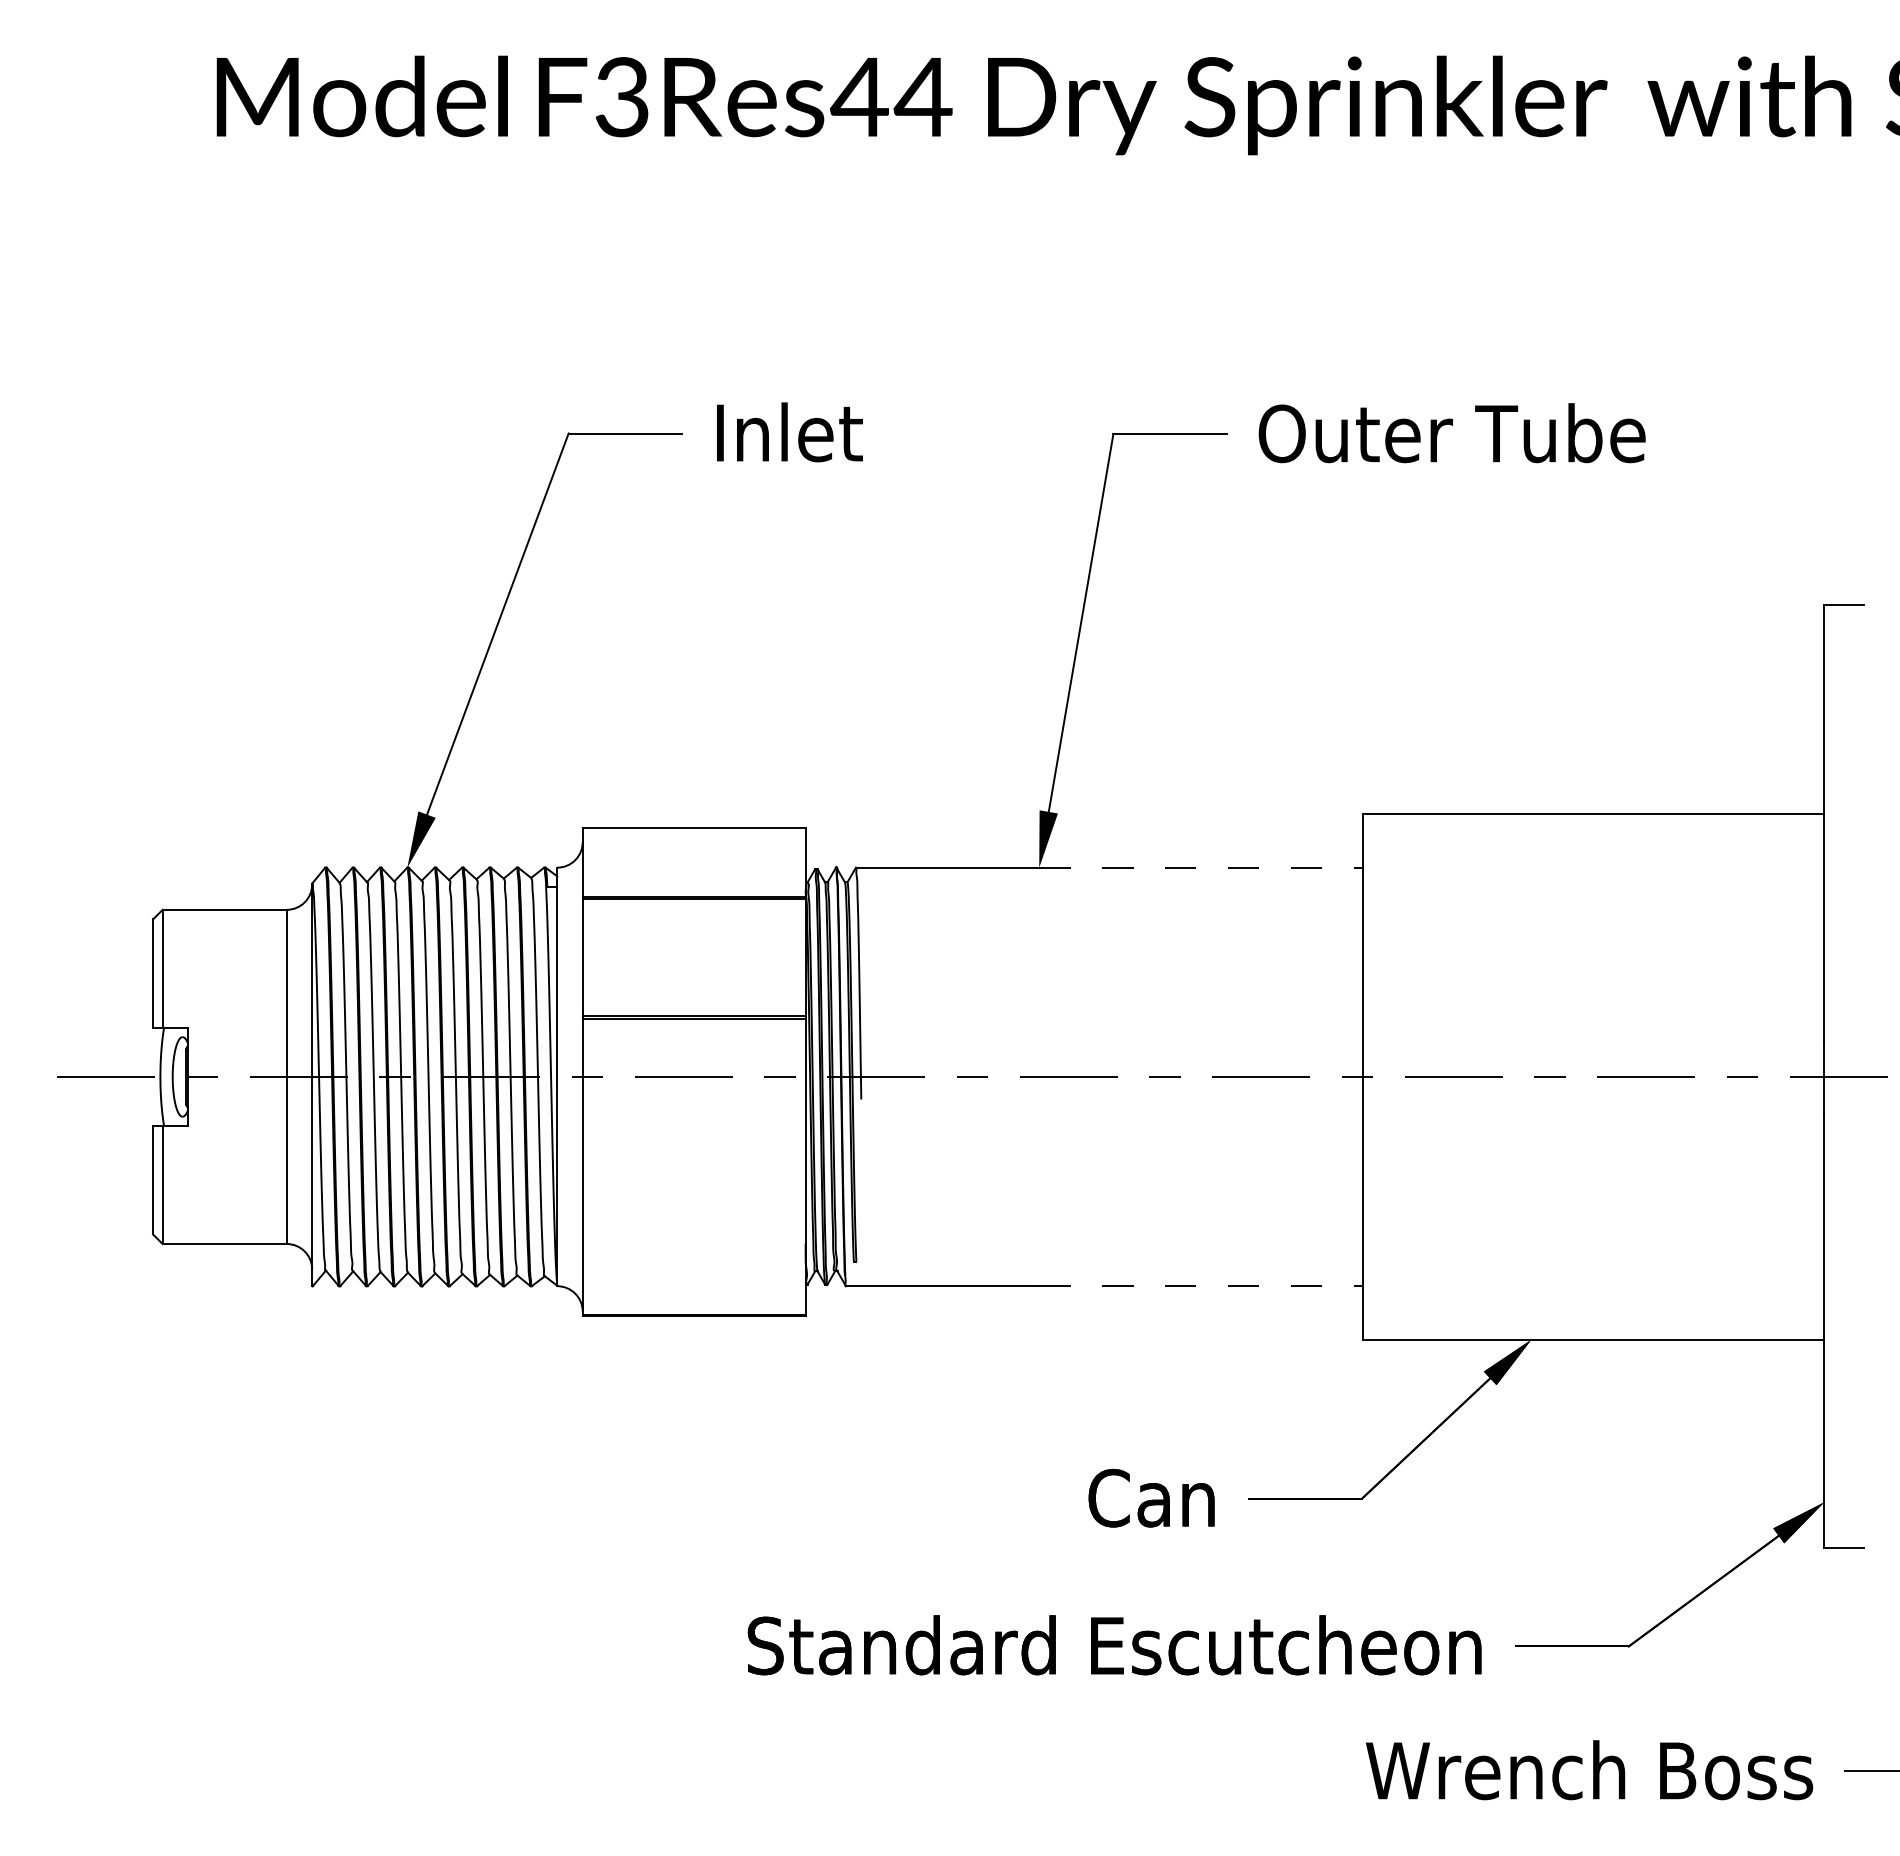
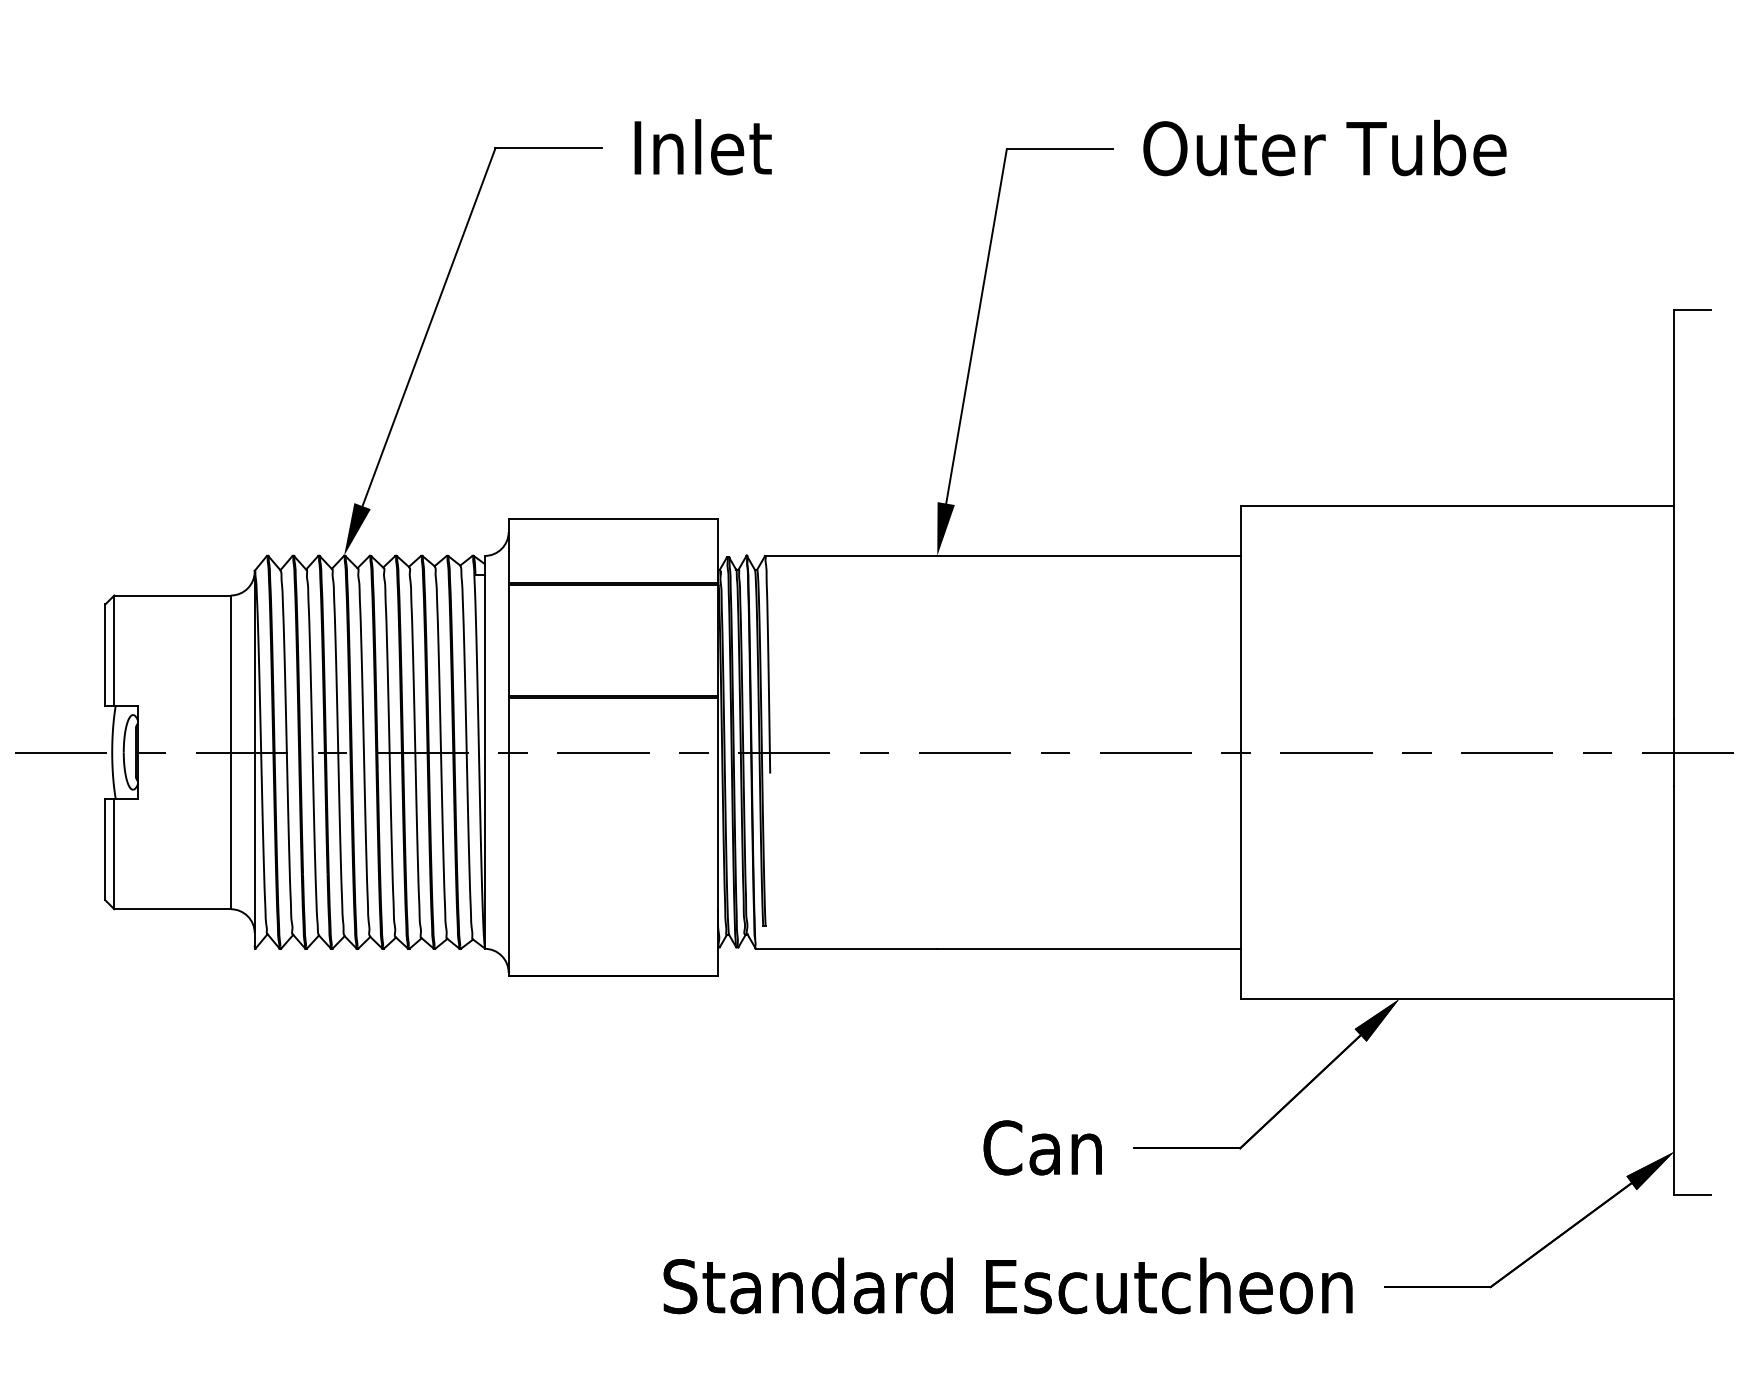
line: (1200, 867) -> (1088, 555), dashed -> solid
line: (1200, 1286) -> (1088, 949), dashed -> solid

